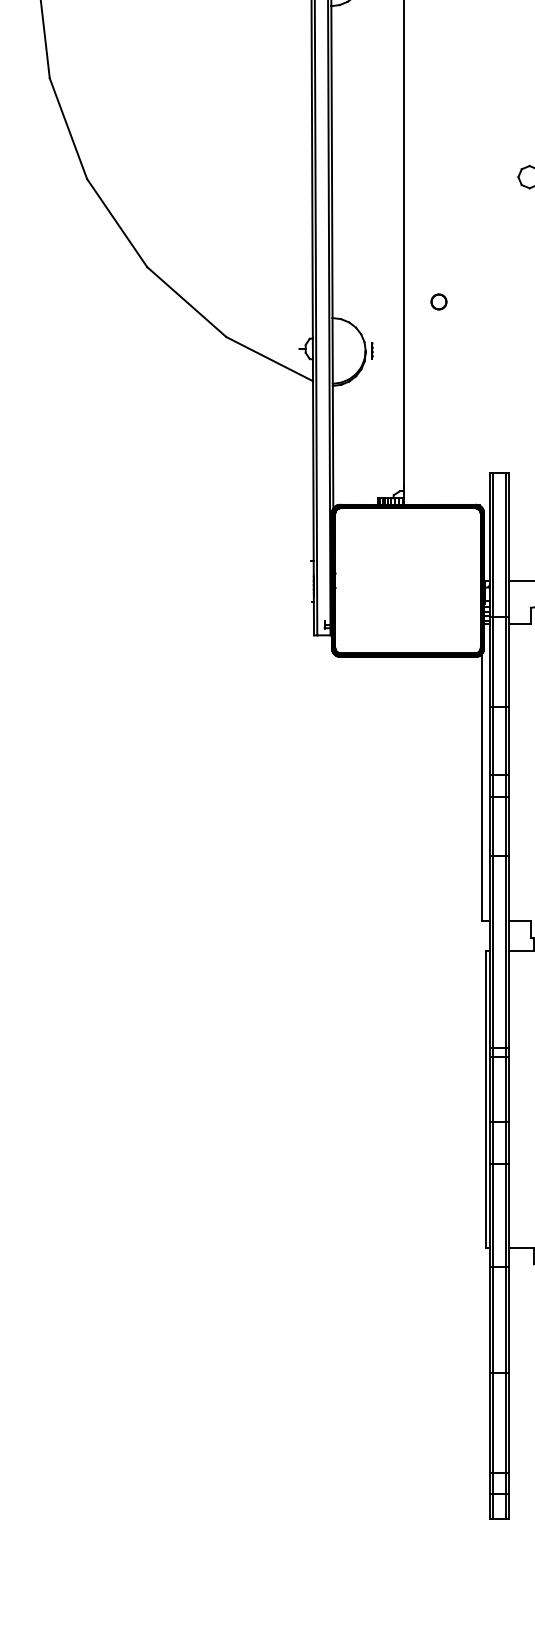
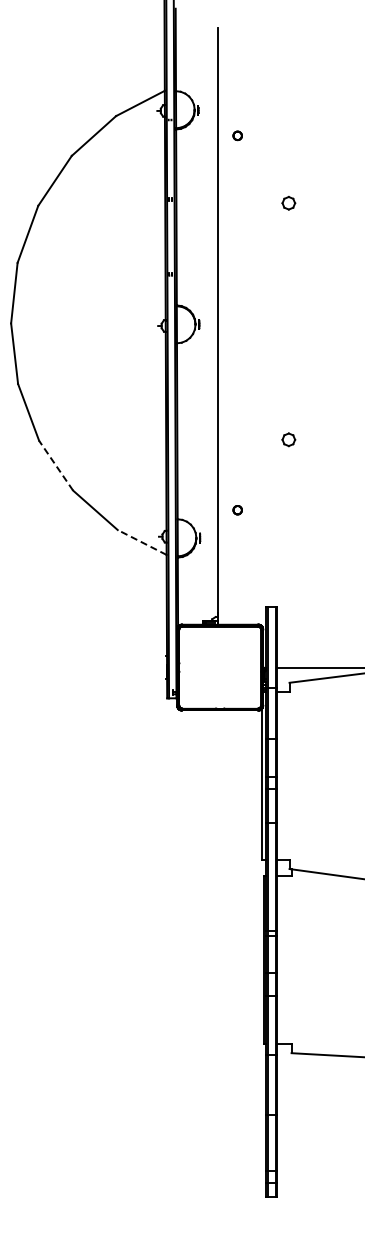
line: (116, 222) -> (55, 465), solid -> dashed
line: (268, 359) -> (141, 542), solid -> dashed

